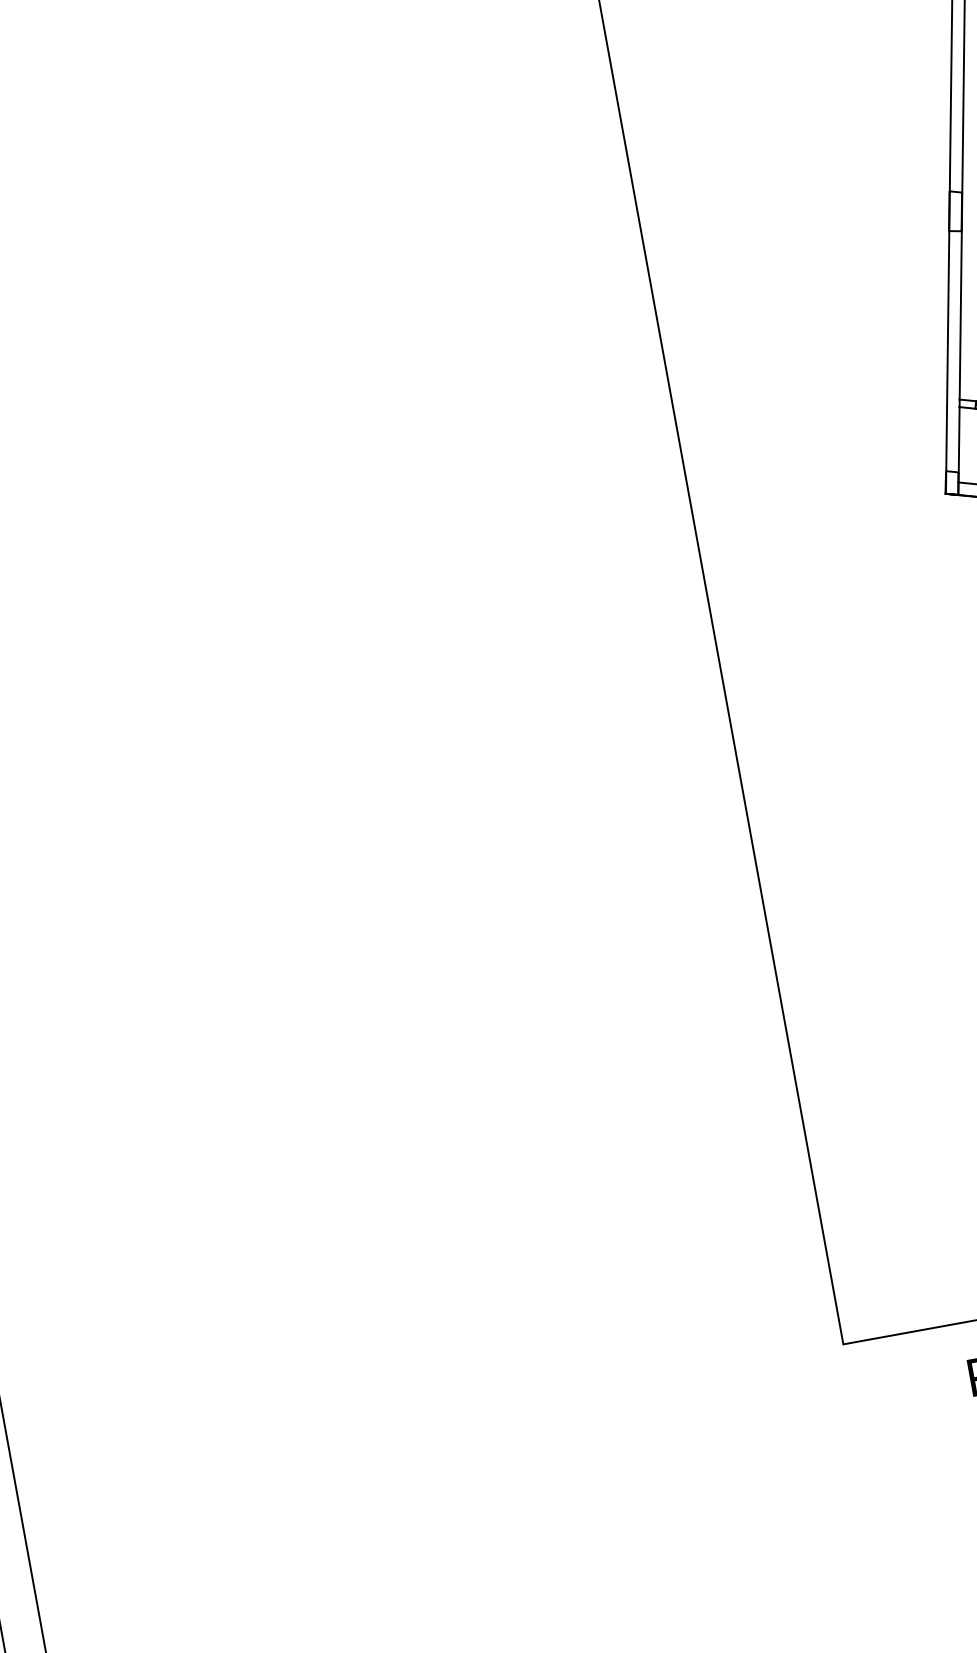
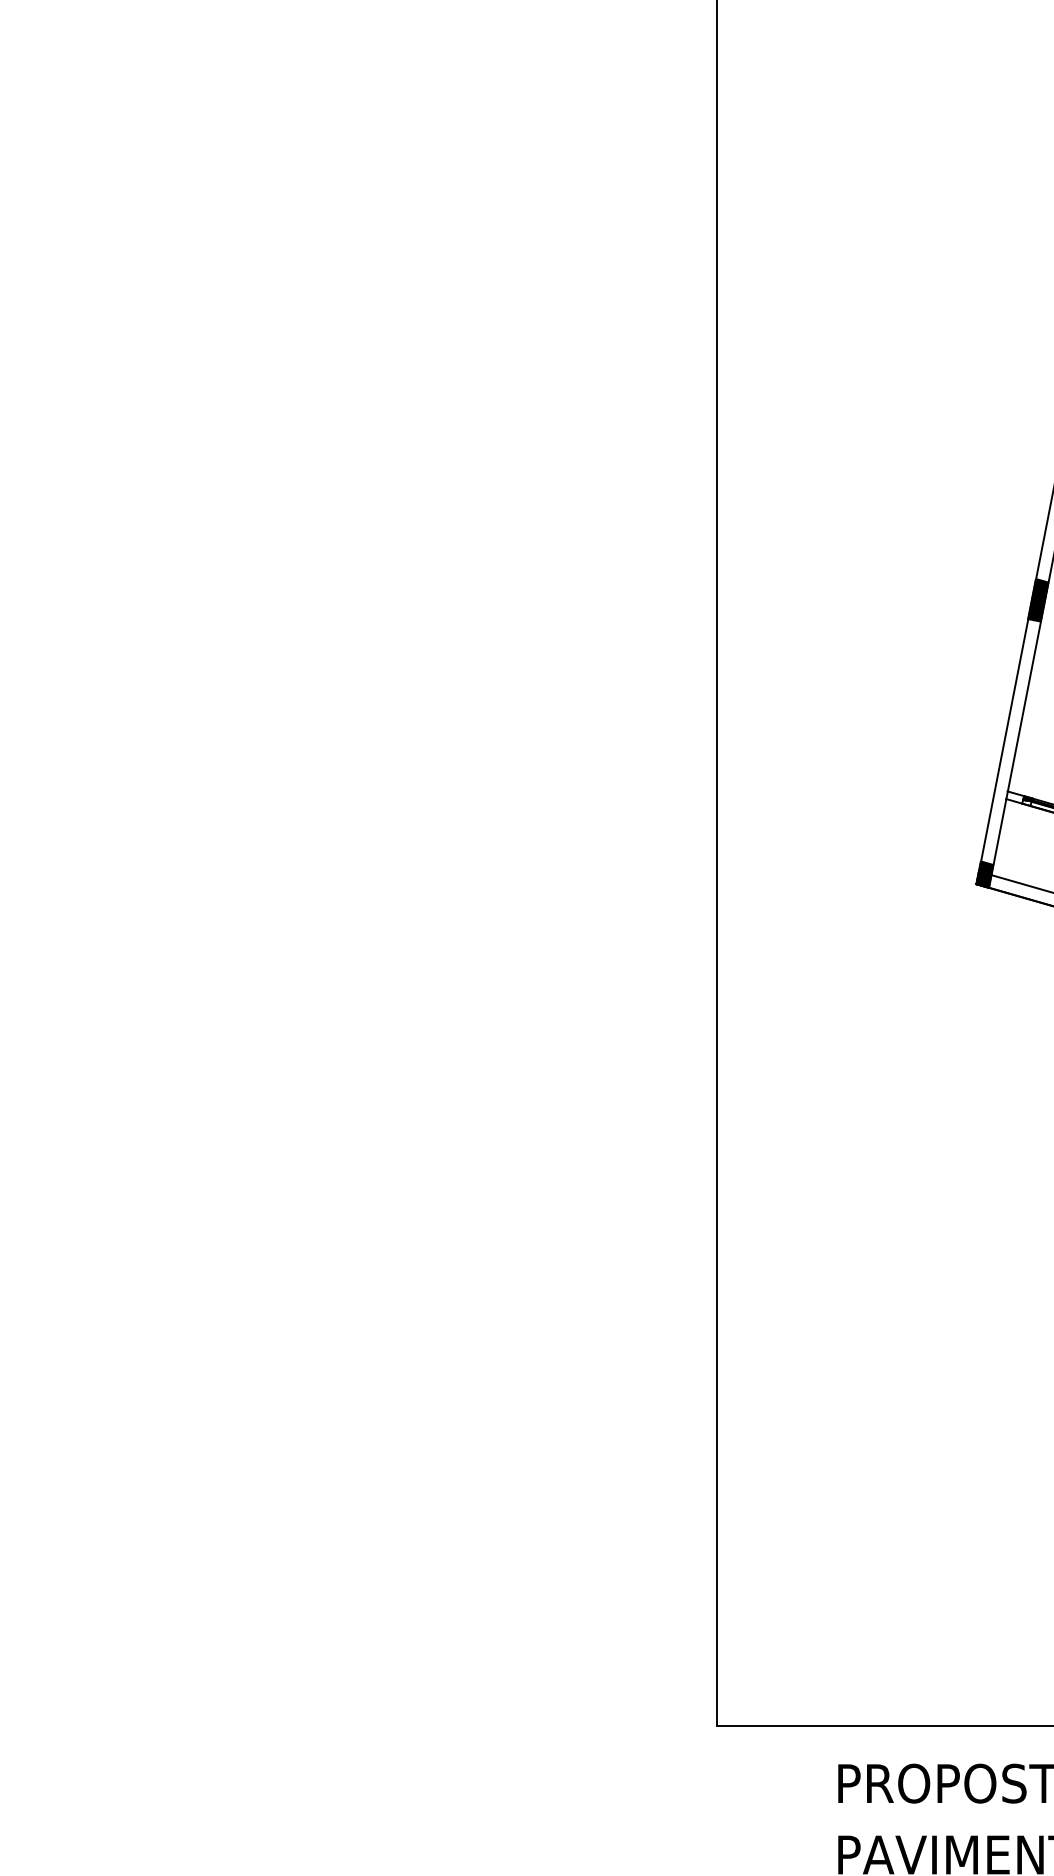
fill: (955, 210) -> (1038, 599), added
fill: (951, 483) -> (984, 874), added

